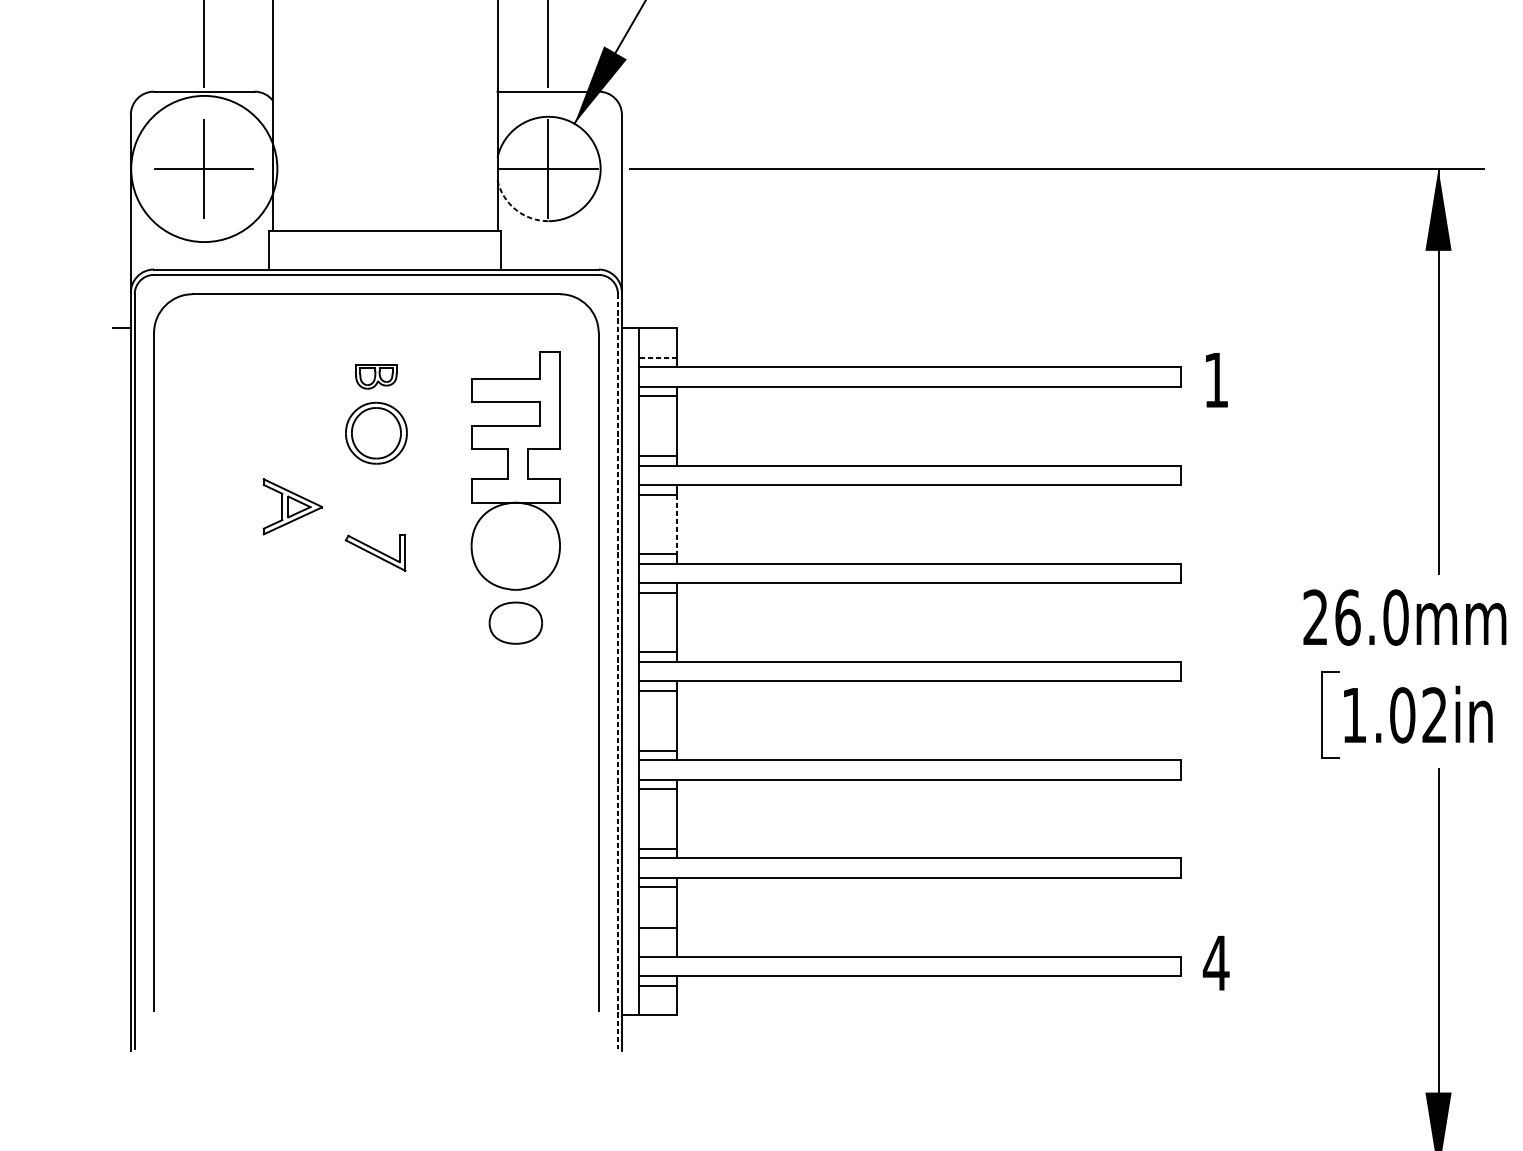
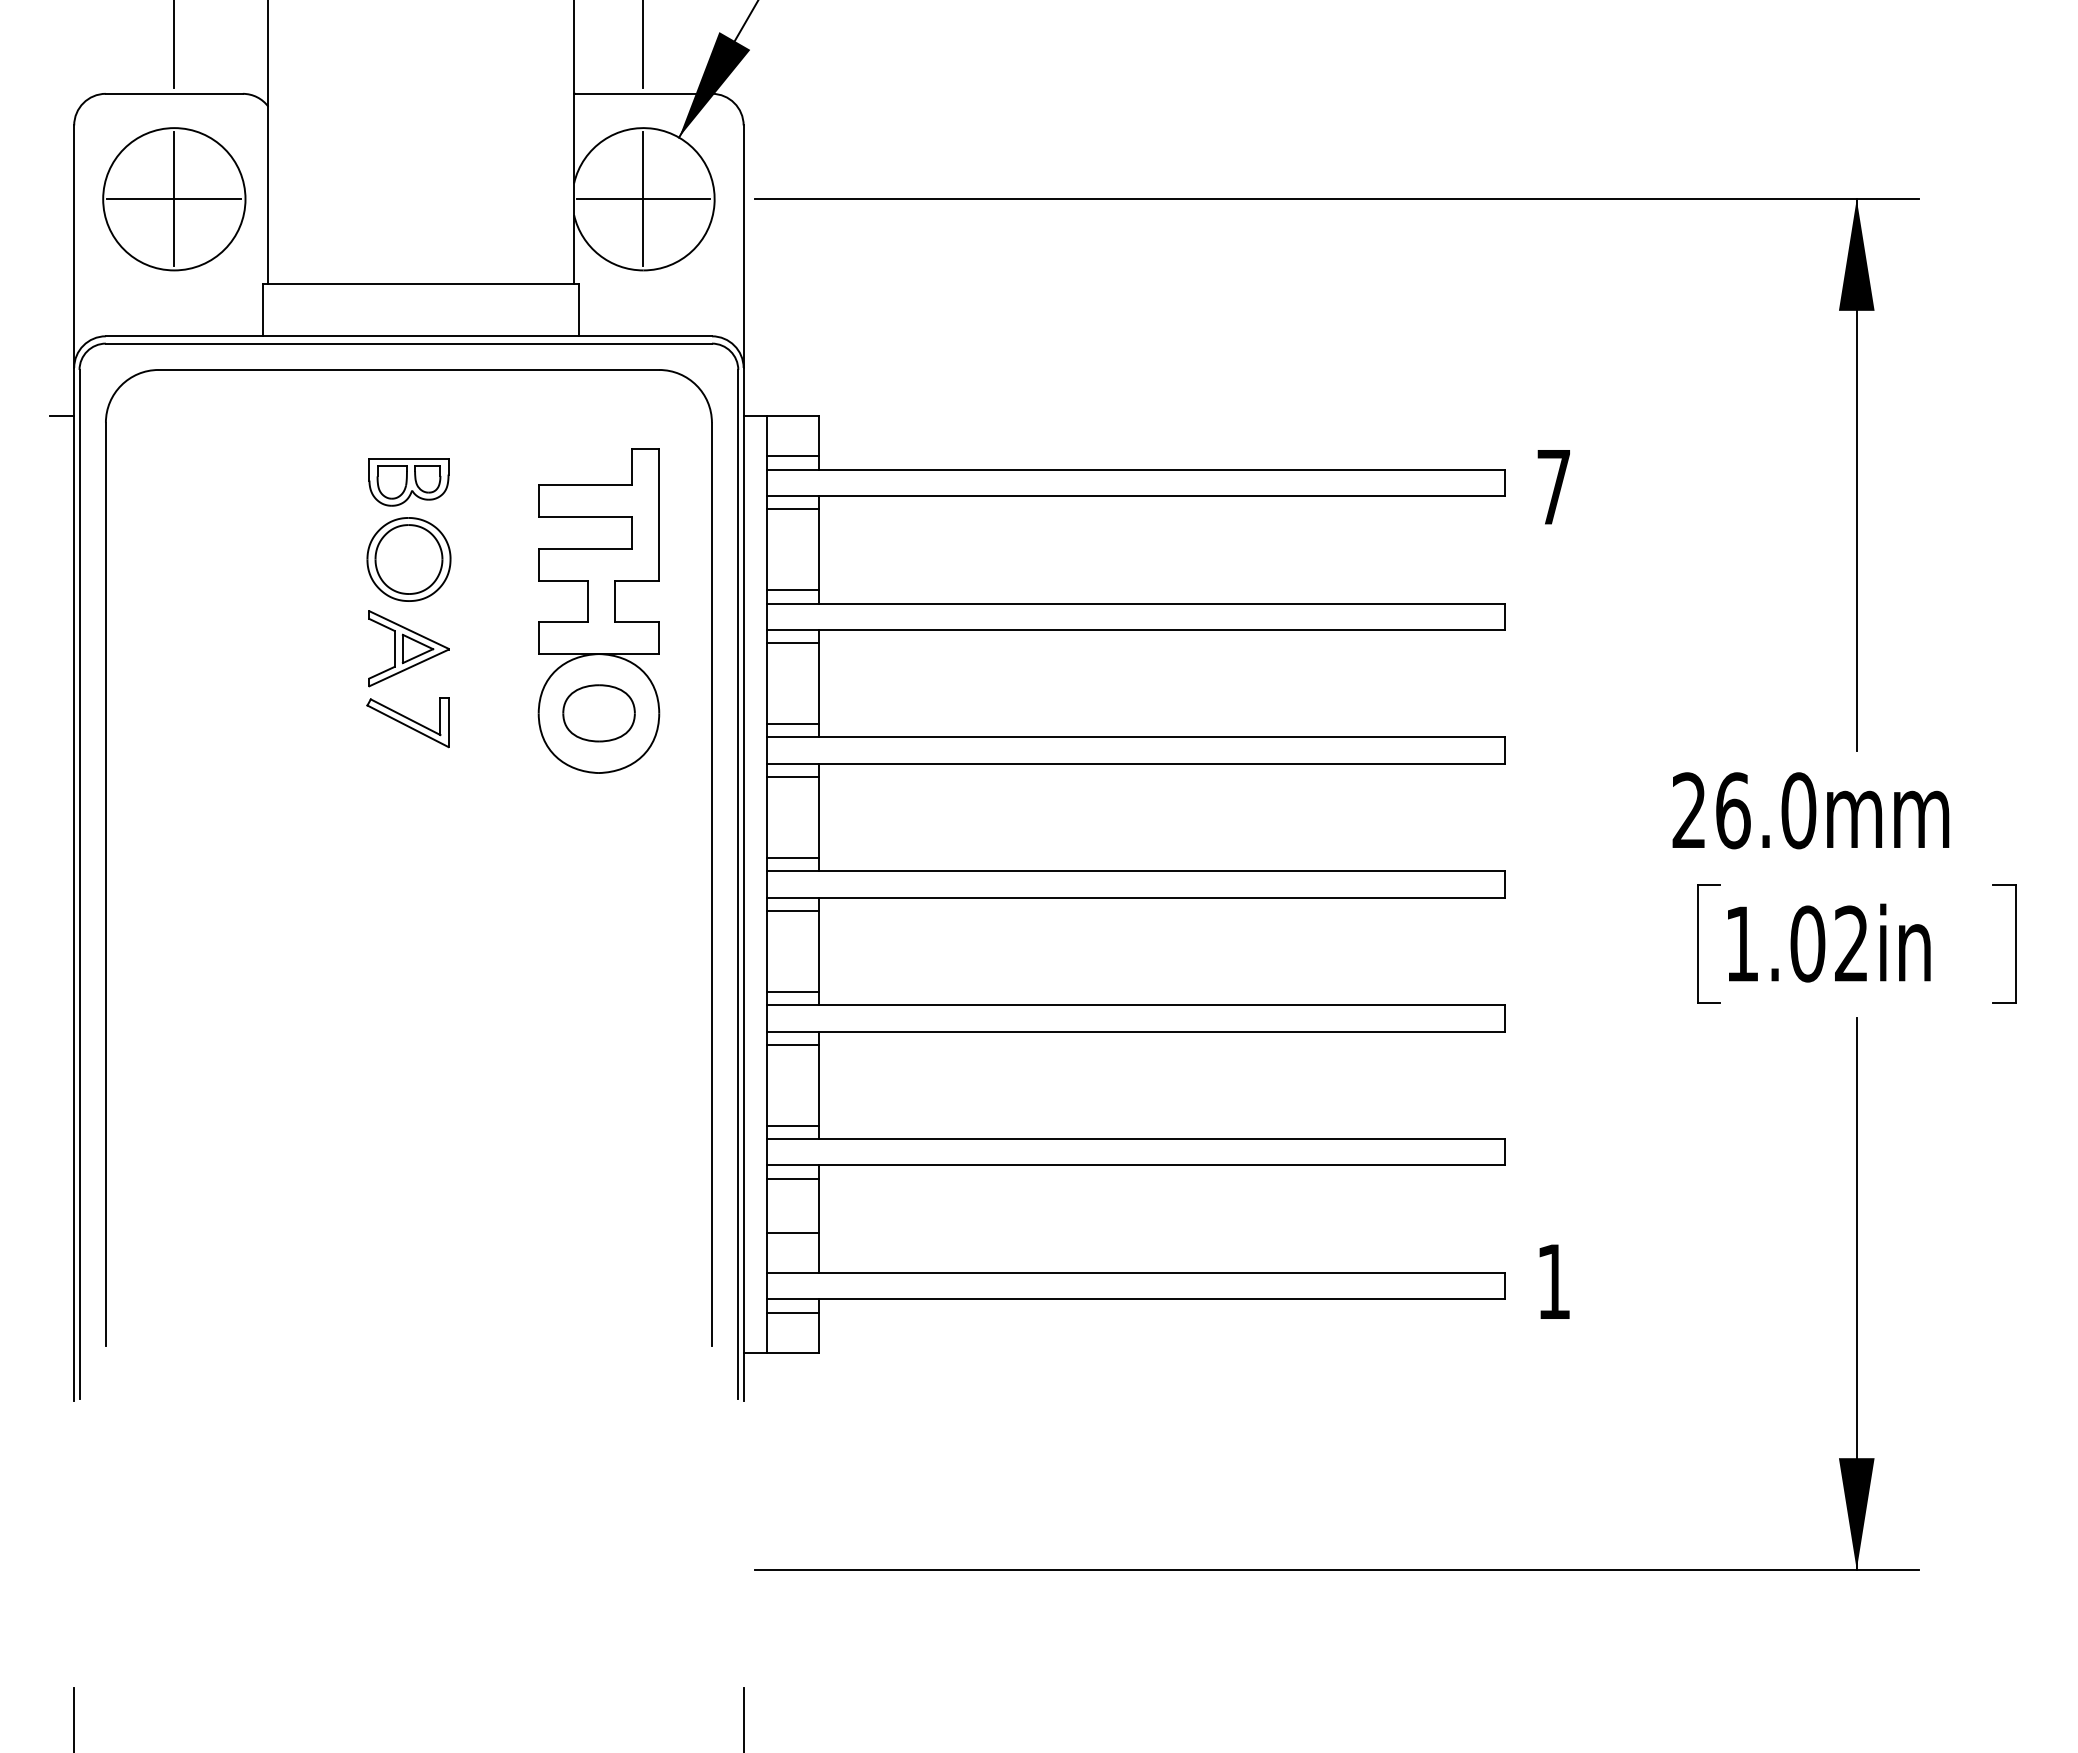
circle: (204, 169) -> (174, 199), size x0.71
arc: (516, 209) -> (599, 254), dashed -> solid
line: (657, 357) -> (792, 456), dashed -> solid
part: (376, 376) -> (408, 482), size x1.43
text: (1216, 380) -> (1553, 487), 1 -> 7
part: (292, 506) -> (408, 648), moved
line: (676, 524) -> (818, 683), dashed -> solid
part: (515, 623) -> (598, 713), moved
line: (618, 671) -> (738, 884), dashed -> solid
text: (1216, 962) -> (1553, 1281), 4 -> 1

